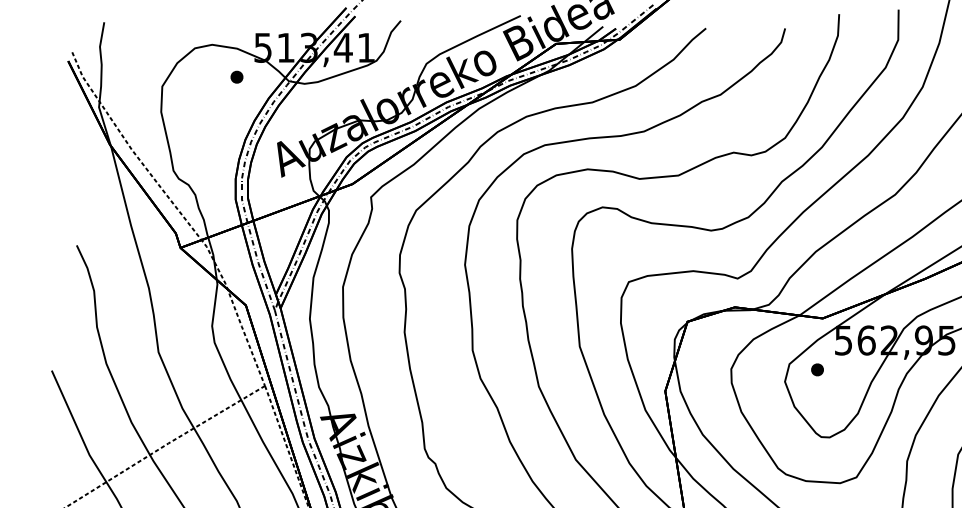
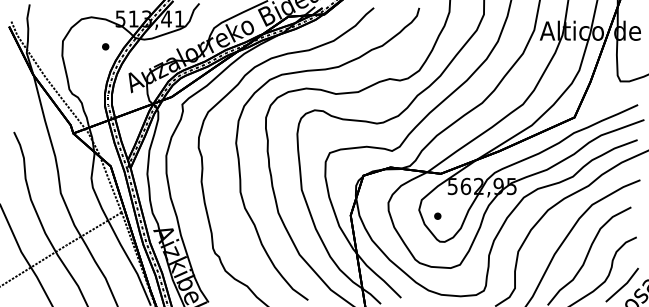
part: (236, 76) -> (105, 46), moved
part: (817, 368) -> (437, 215), moved

